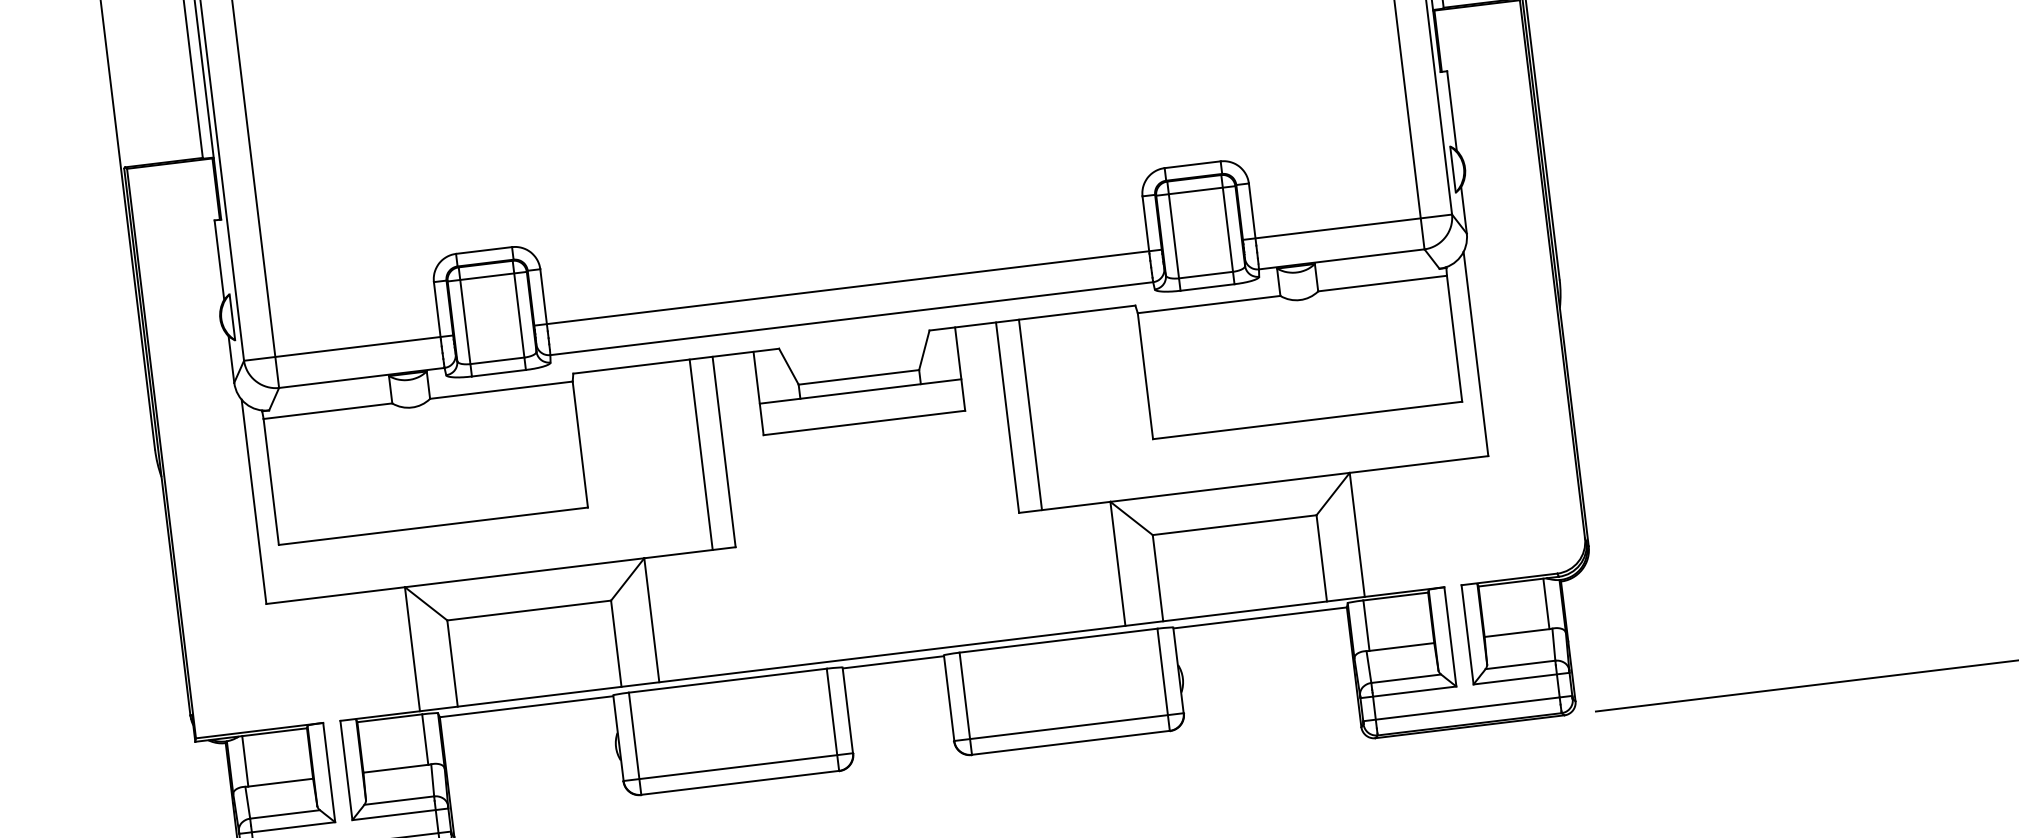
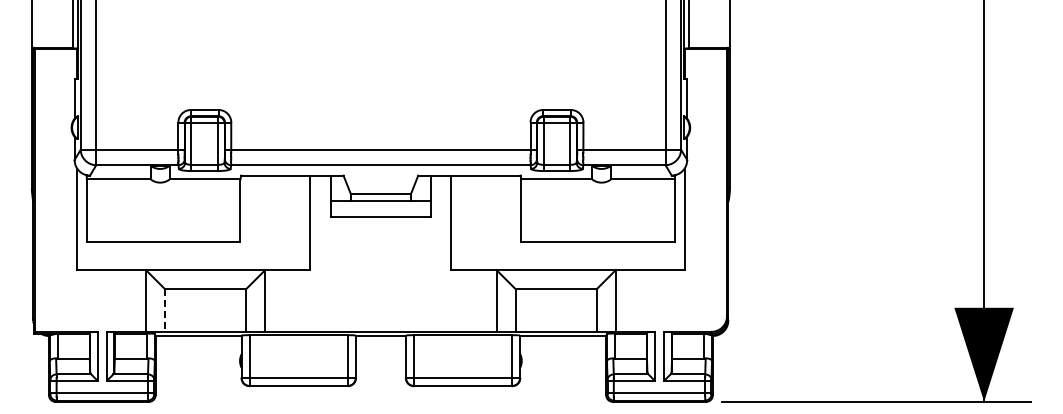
line: (1029, 414) -> (462, 222), removed
line: (701, 453) -> (299, 222), removed
line: (451, 663) -> (164, 310), solid -> dashed

